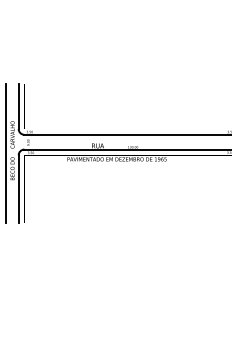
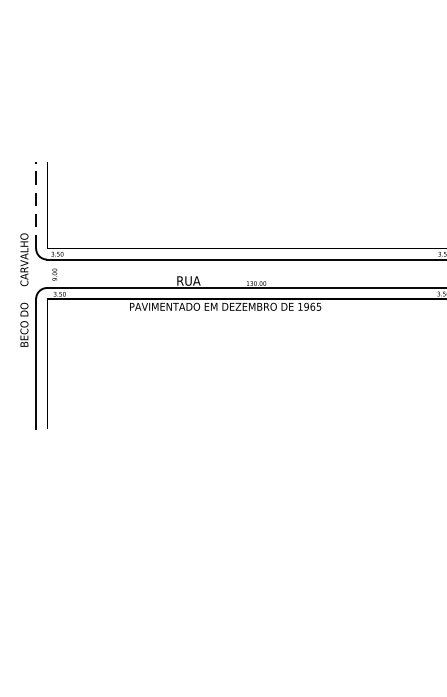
line: (18, 106) -> (35, 205), solid -> dashed
line: (5, 152) -> (10, 293), removed

